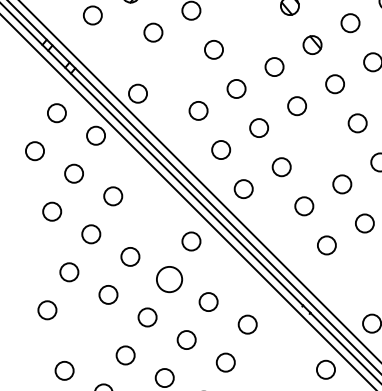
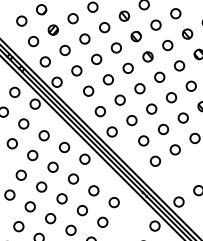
circle: (250, 26) -> (115, 47), added
circle: (113, 53) -> (44, 61), added
circle: (175, 71) -> (76, 70), added
circle: (319, 144) -> (151, 108), added
circle: (152, 218) -> (64, 147), added
circle: (169, 278) -> (73, 178), size x0.71
circle: (85, 332) -> (29, 206), added

